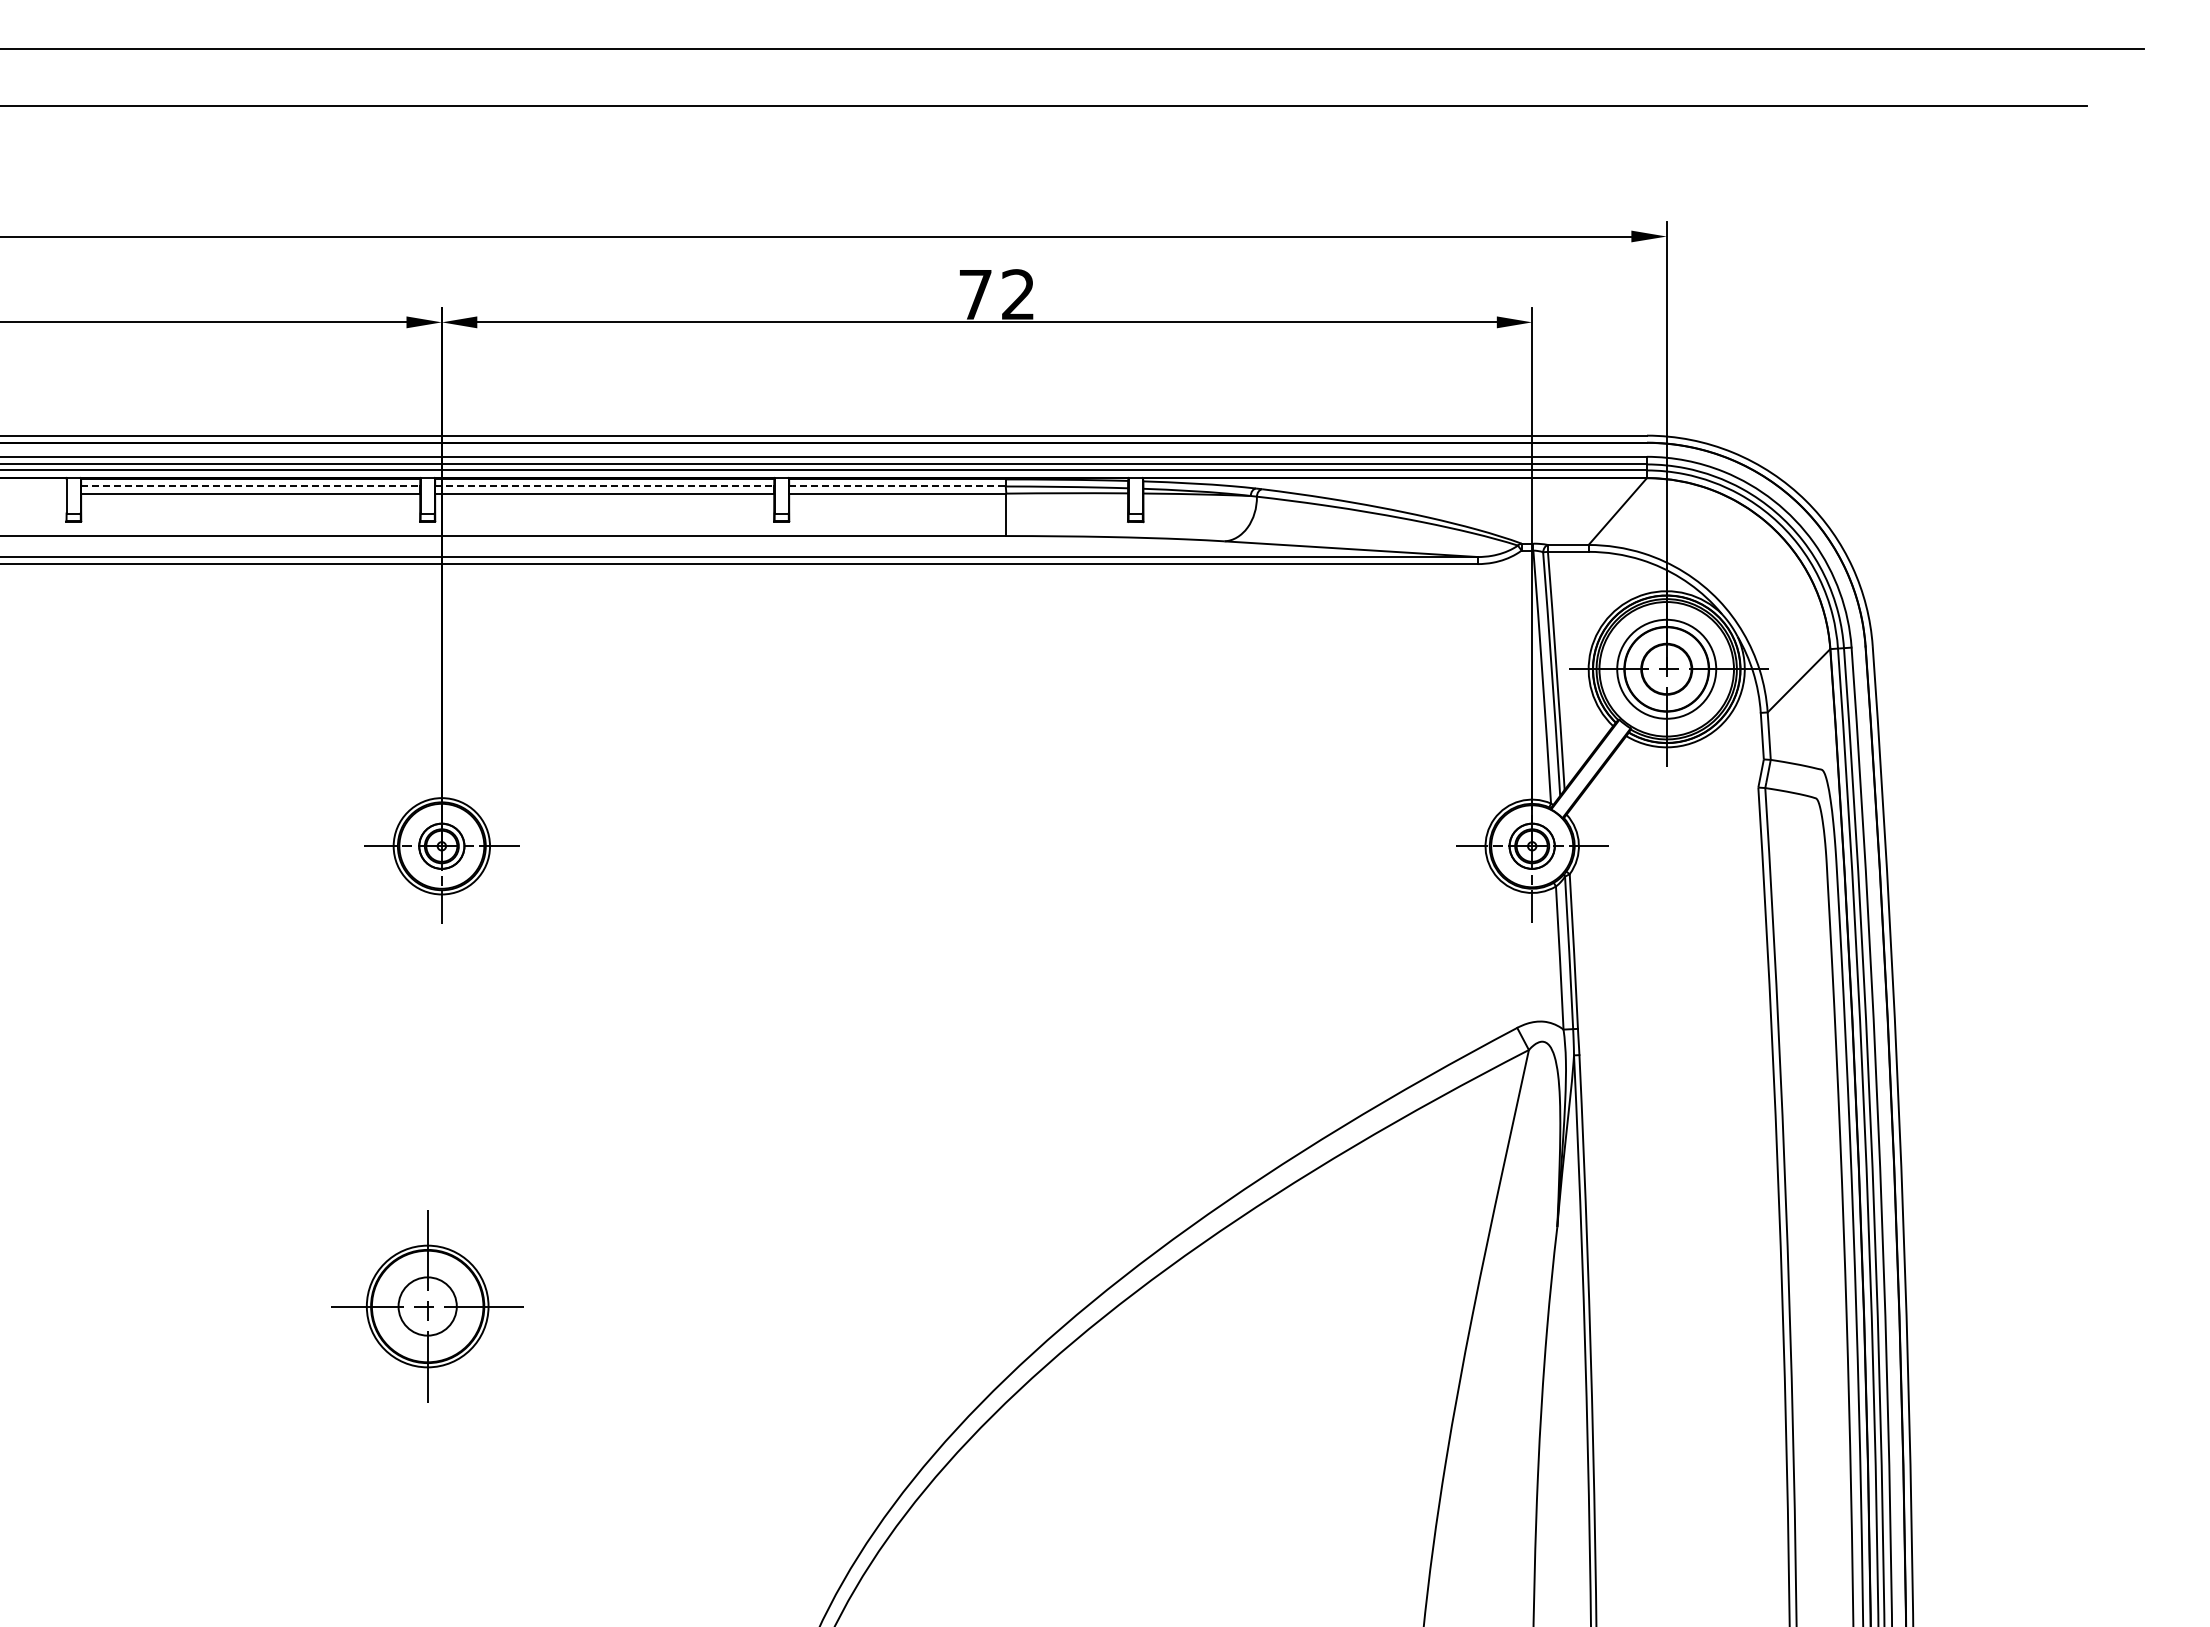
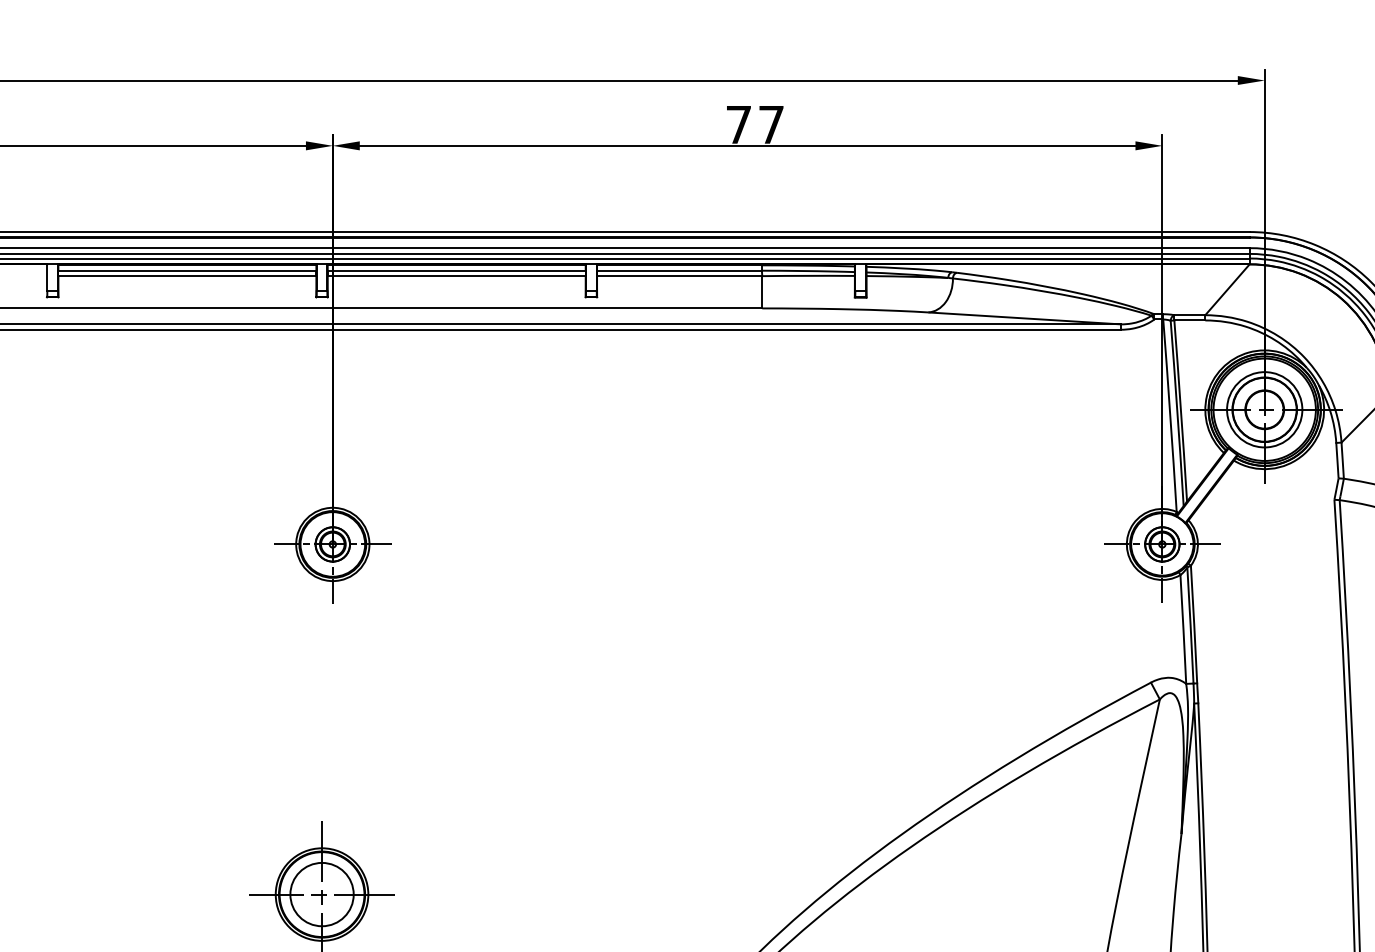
text: (1018, 294) -> (771, 124), 72 -> 77
line: (250, 486) -> (187, 270), dashed -> solid
line: (604, 486) -> (456, 270), dashed -> solid
line: (897, 486) -> (679, 270), dashed -> solid
circle: (427, 1306) -> (321, 894), size x1.43

